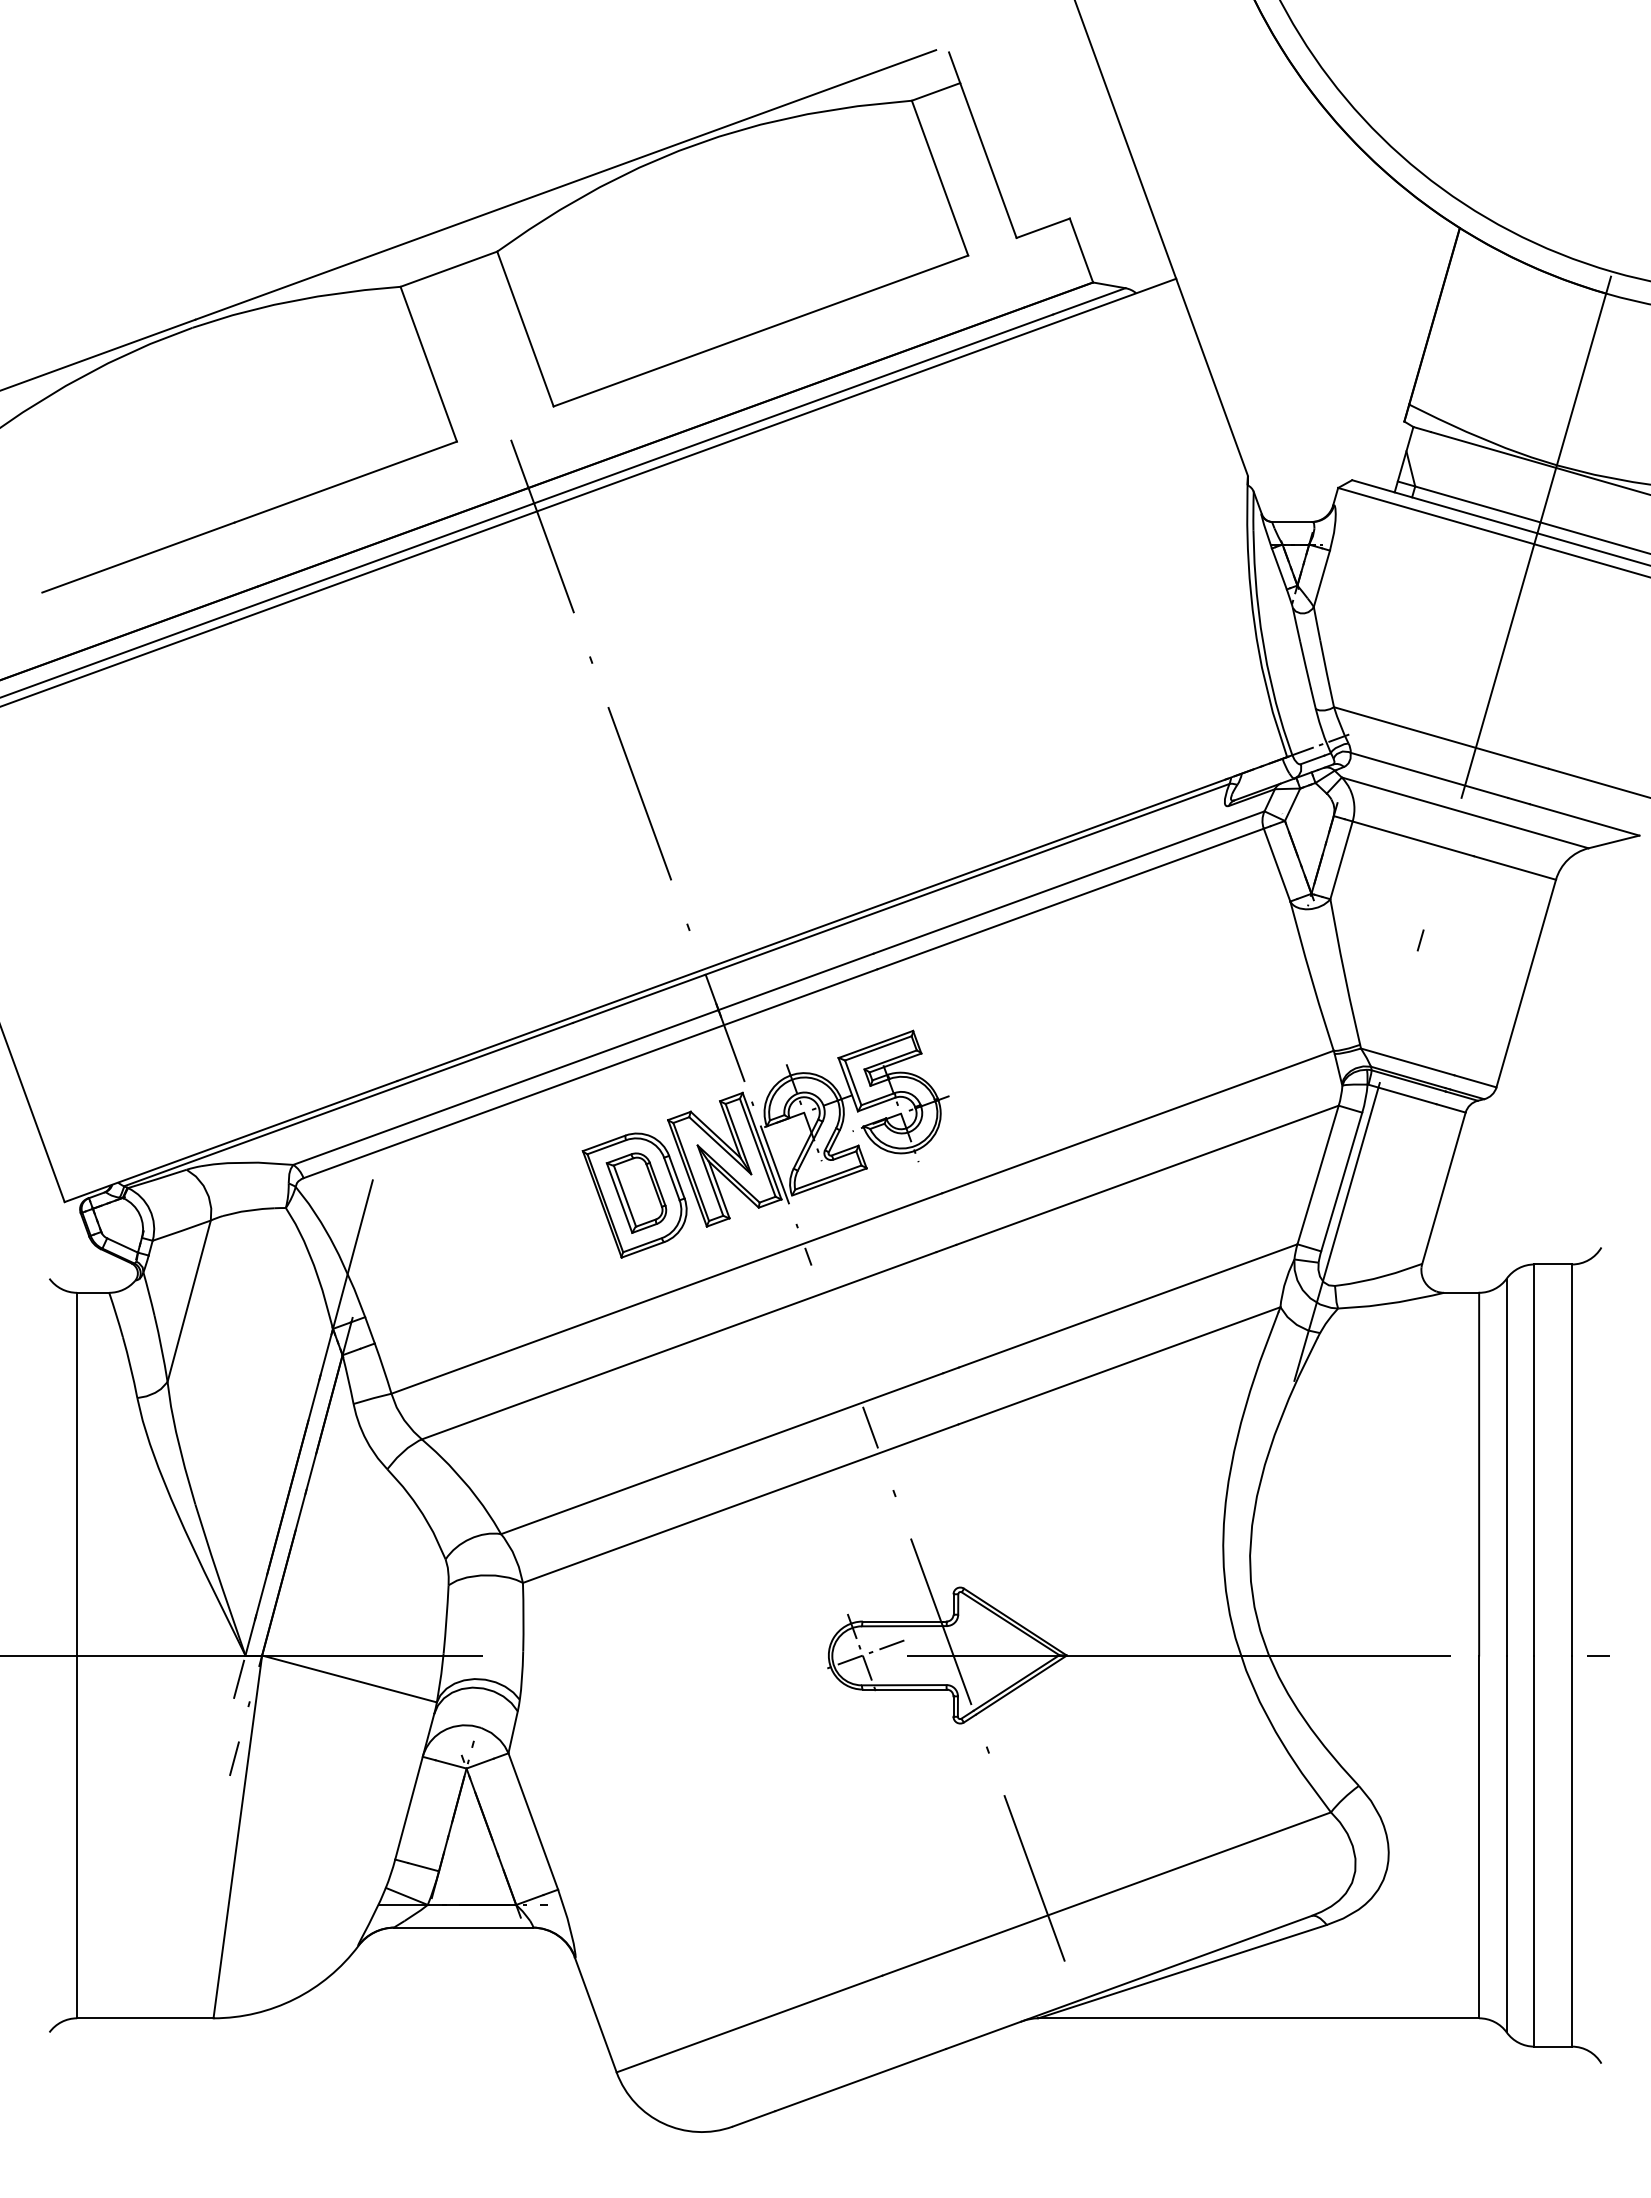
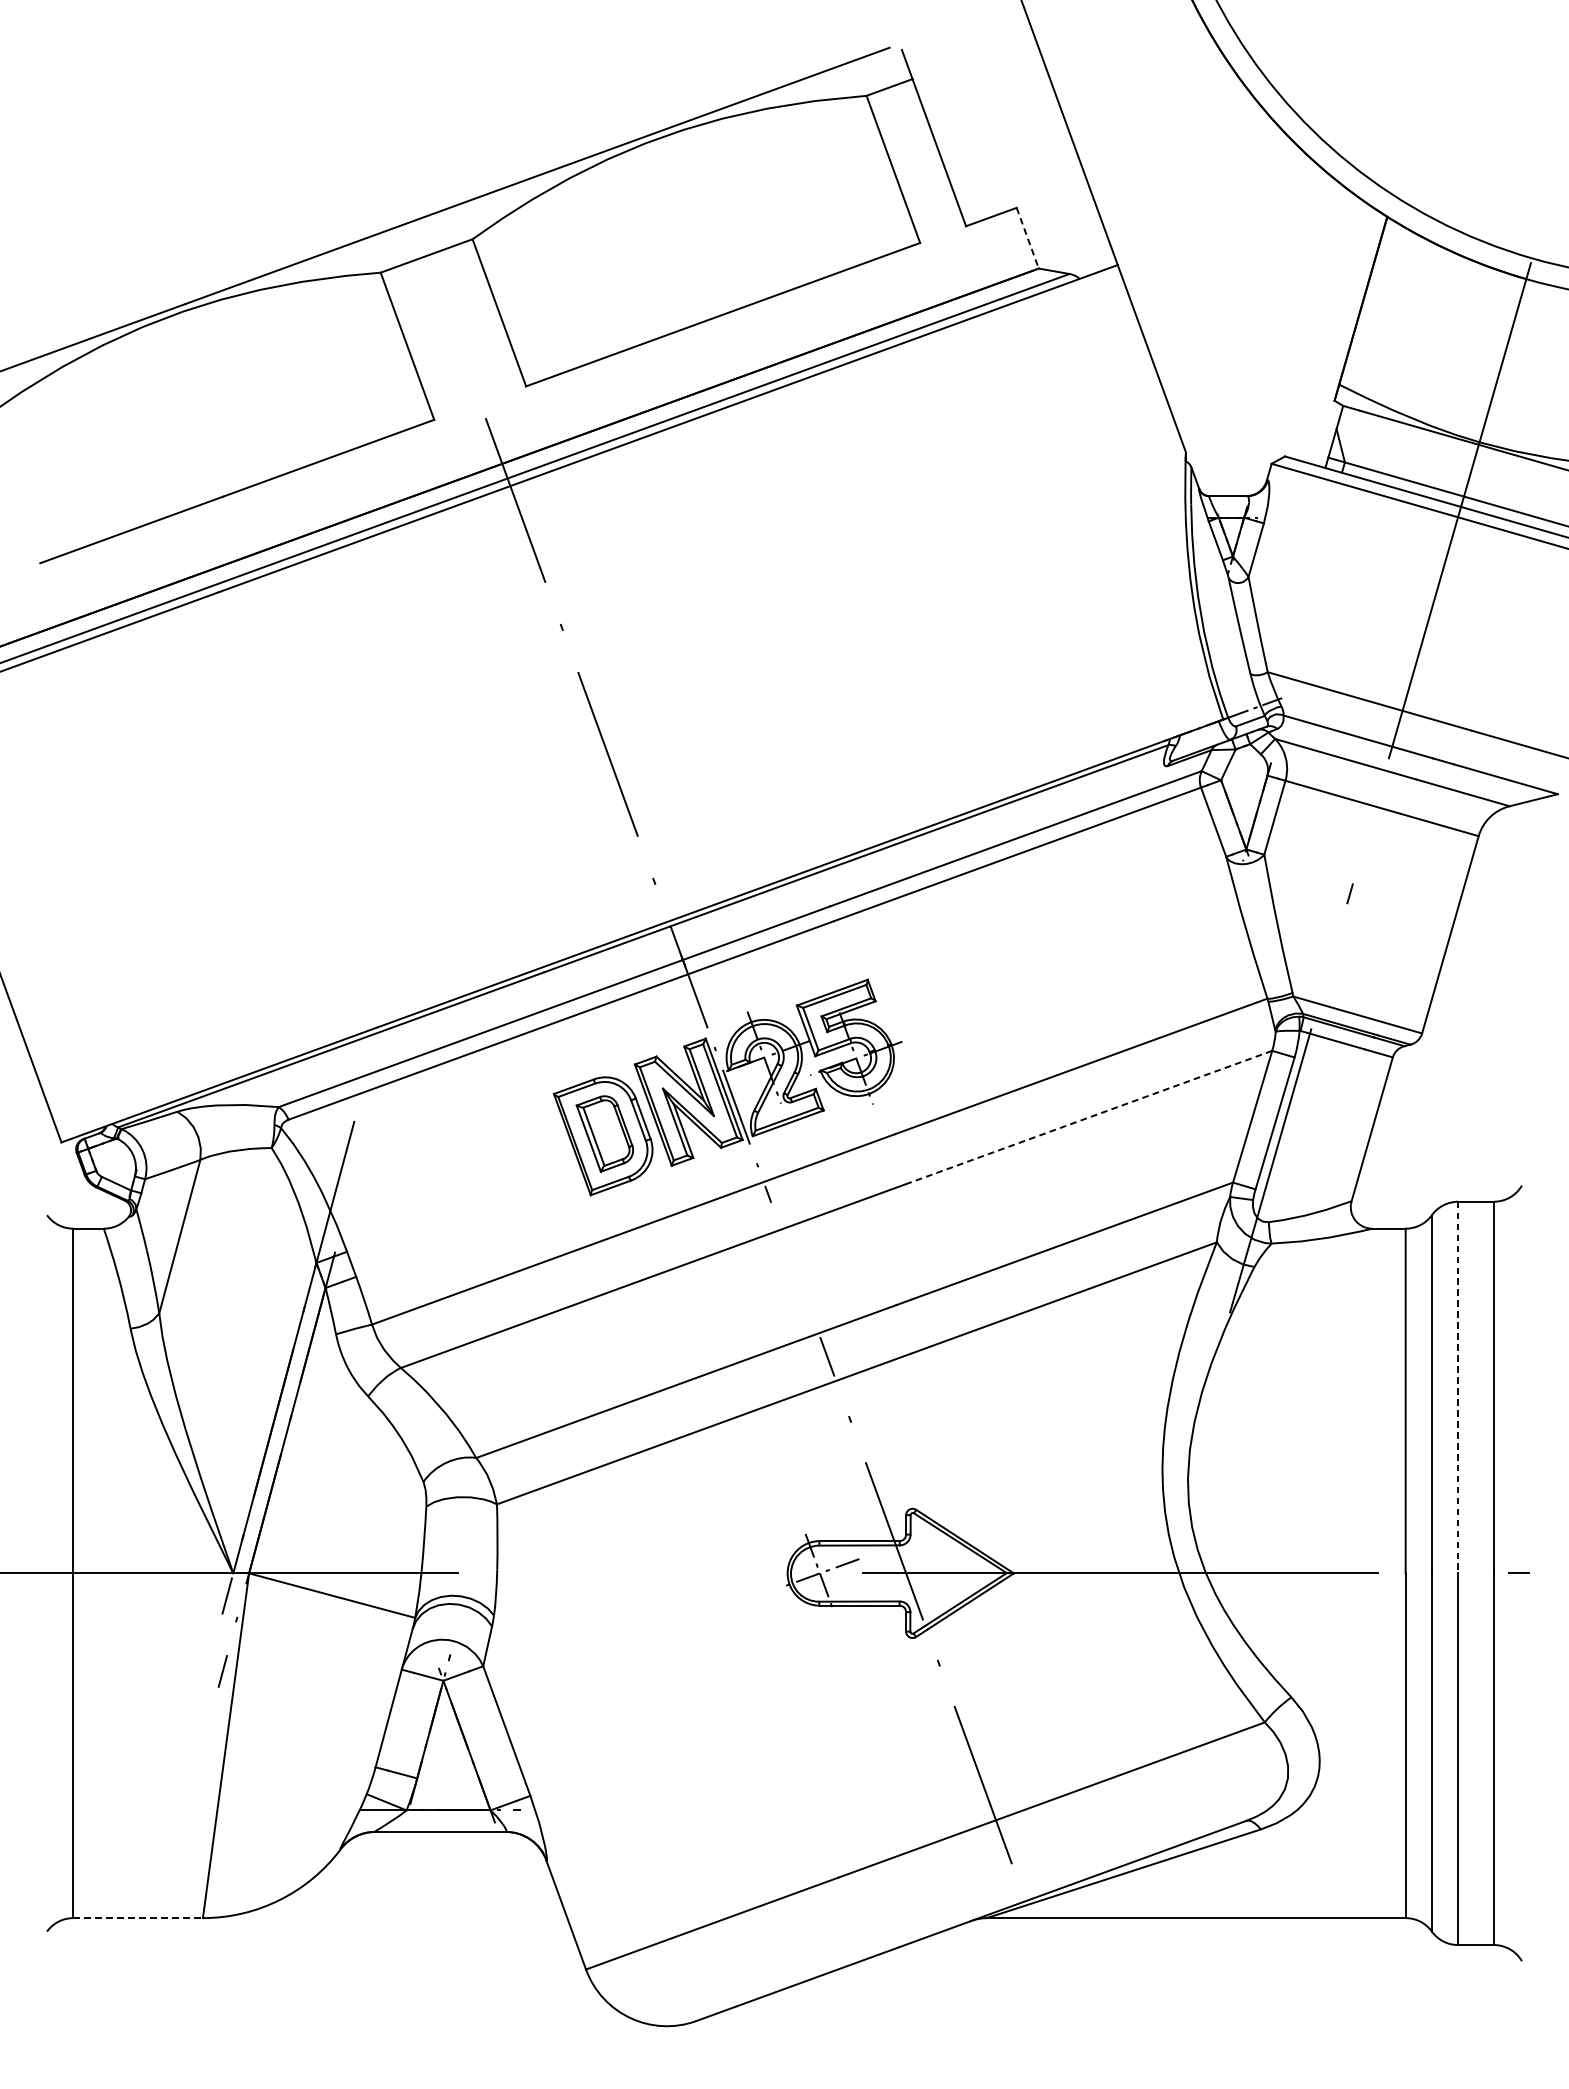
line: (1081, 251) -> (1027, 239), solid -> dashed
line: (1147, 1175) -> (1090, 1117), solid -> dashed
line: (1534, 1460) -> (1458, 1388), solid -> dashed
line: (145, 2018) -> (138, 1918), solid -> dashed

